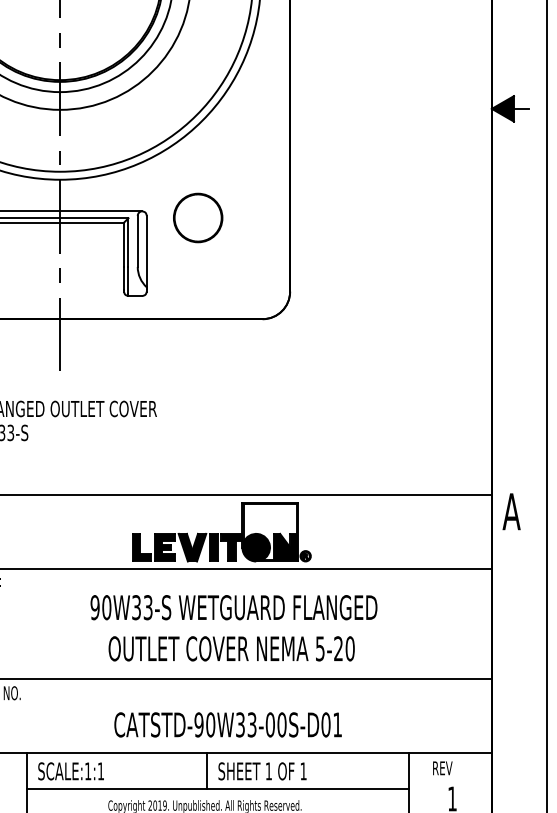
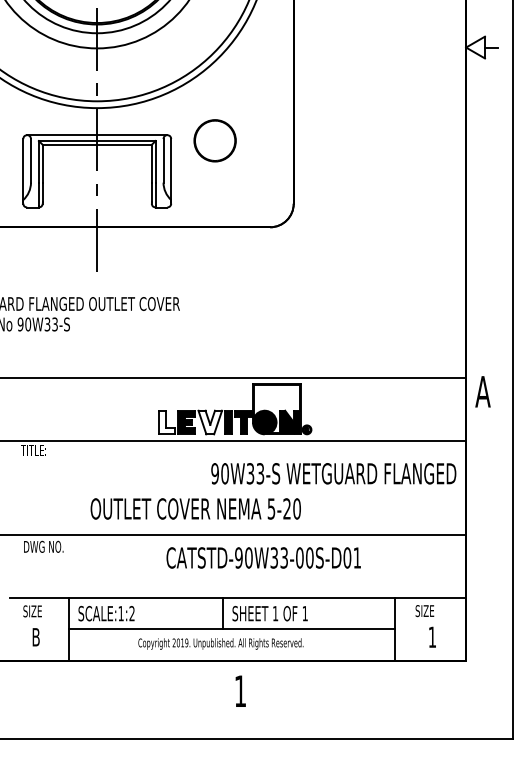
fill: (502, 108) -> (475, 47), removed
fill: (141, 547) -> (166, 422), removed
fill: (192, 547) -> (210, 422), removed
text: (233, 607) -> (333, 473), moved
text: (231, 648) -> (195, 508), moved
text: (227, 724) -> (263, 557), moved
text: (443, 768) -> (424, 611), REV -> SIZE
text: (100, 771) -> (131, 613), SCALE:1:1 -> SCALE:1:2

